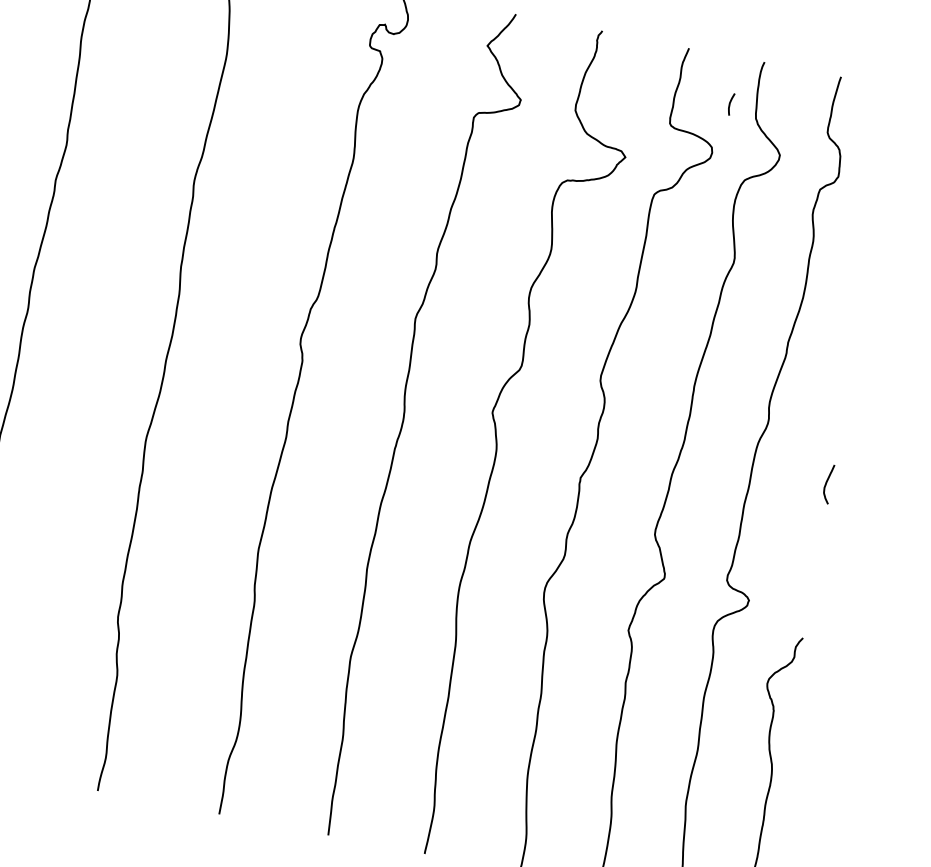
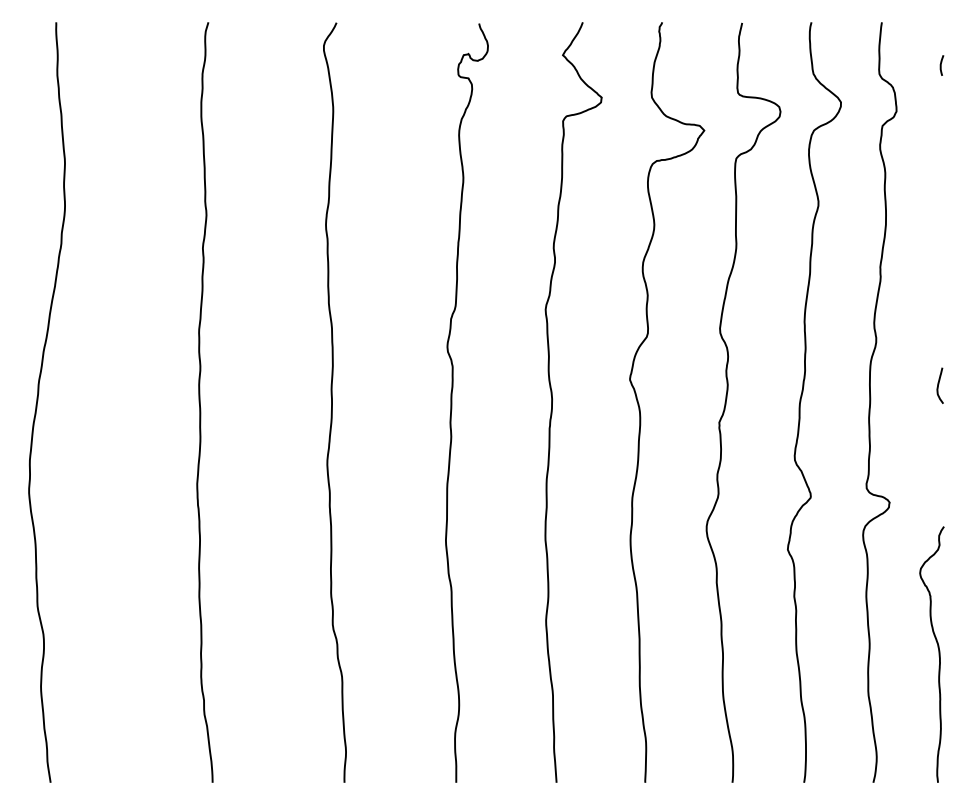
curve: (730, 104) -> (941, 65), moved

